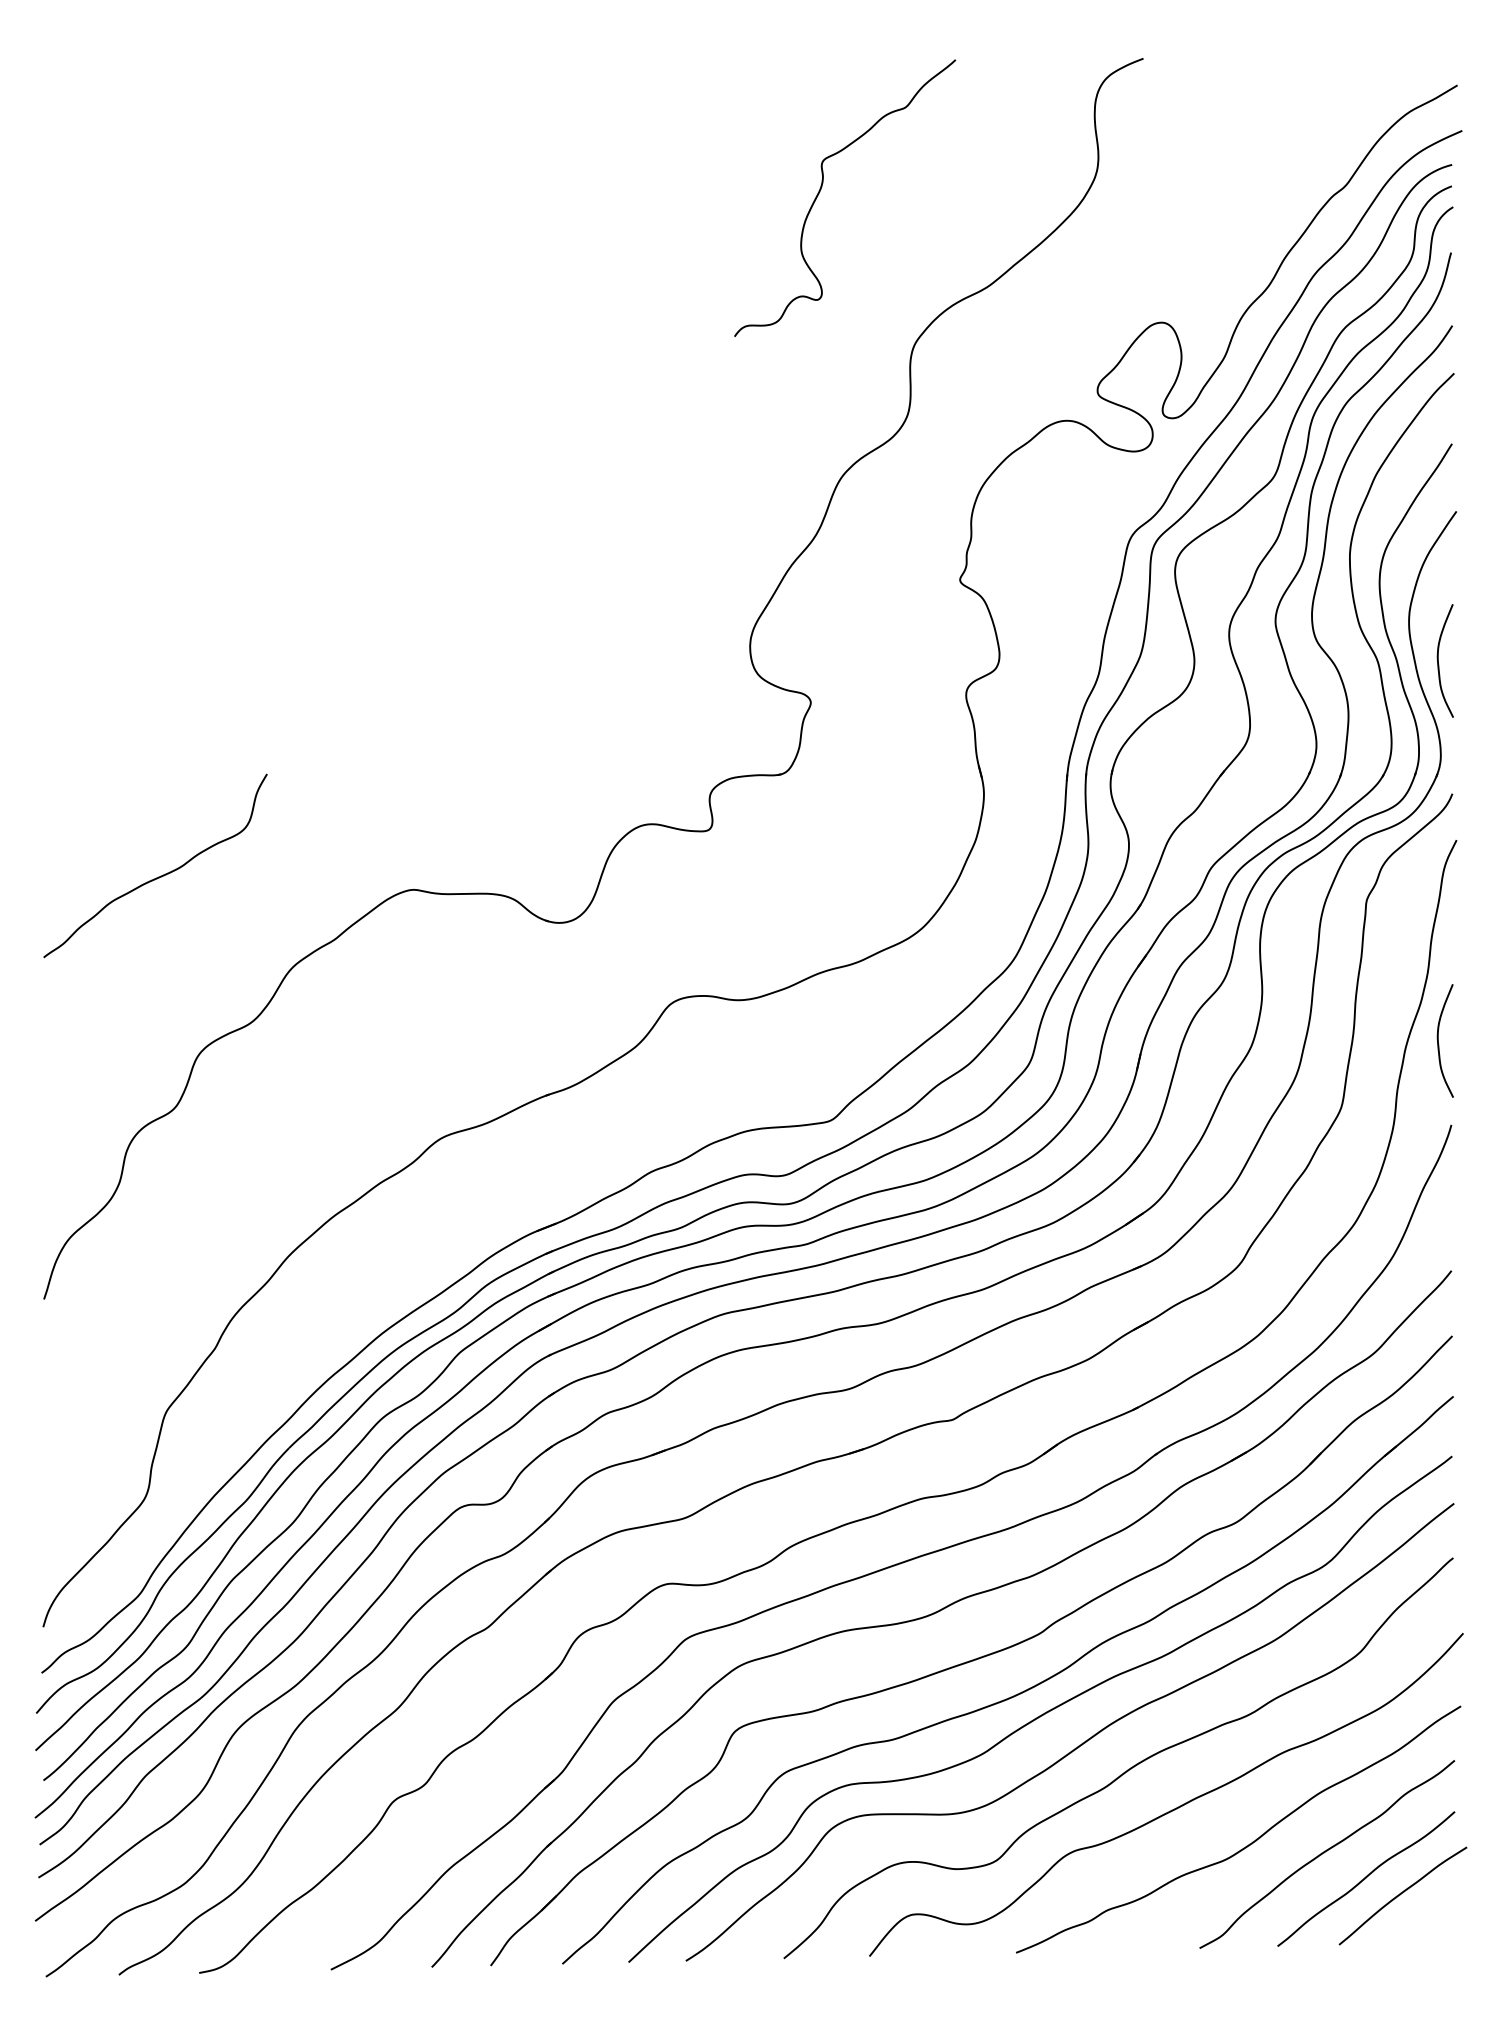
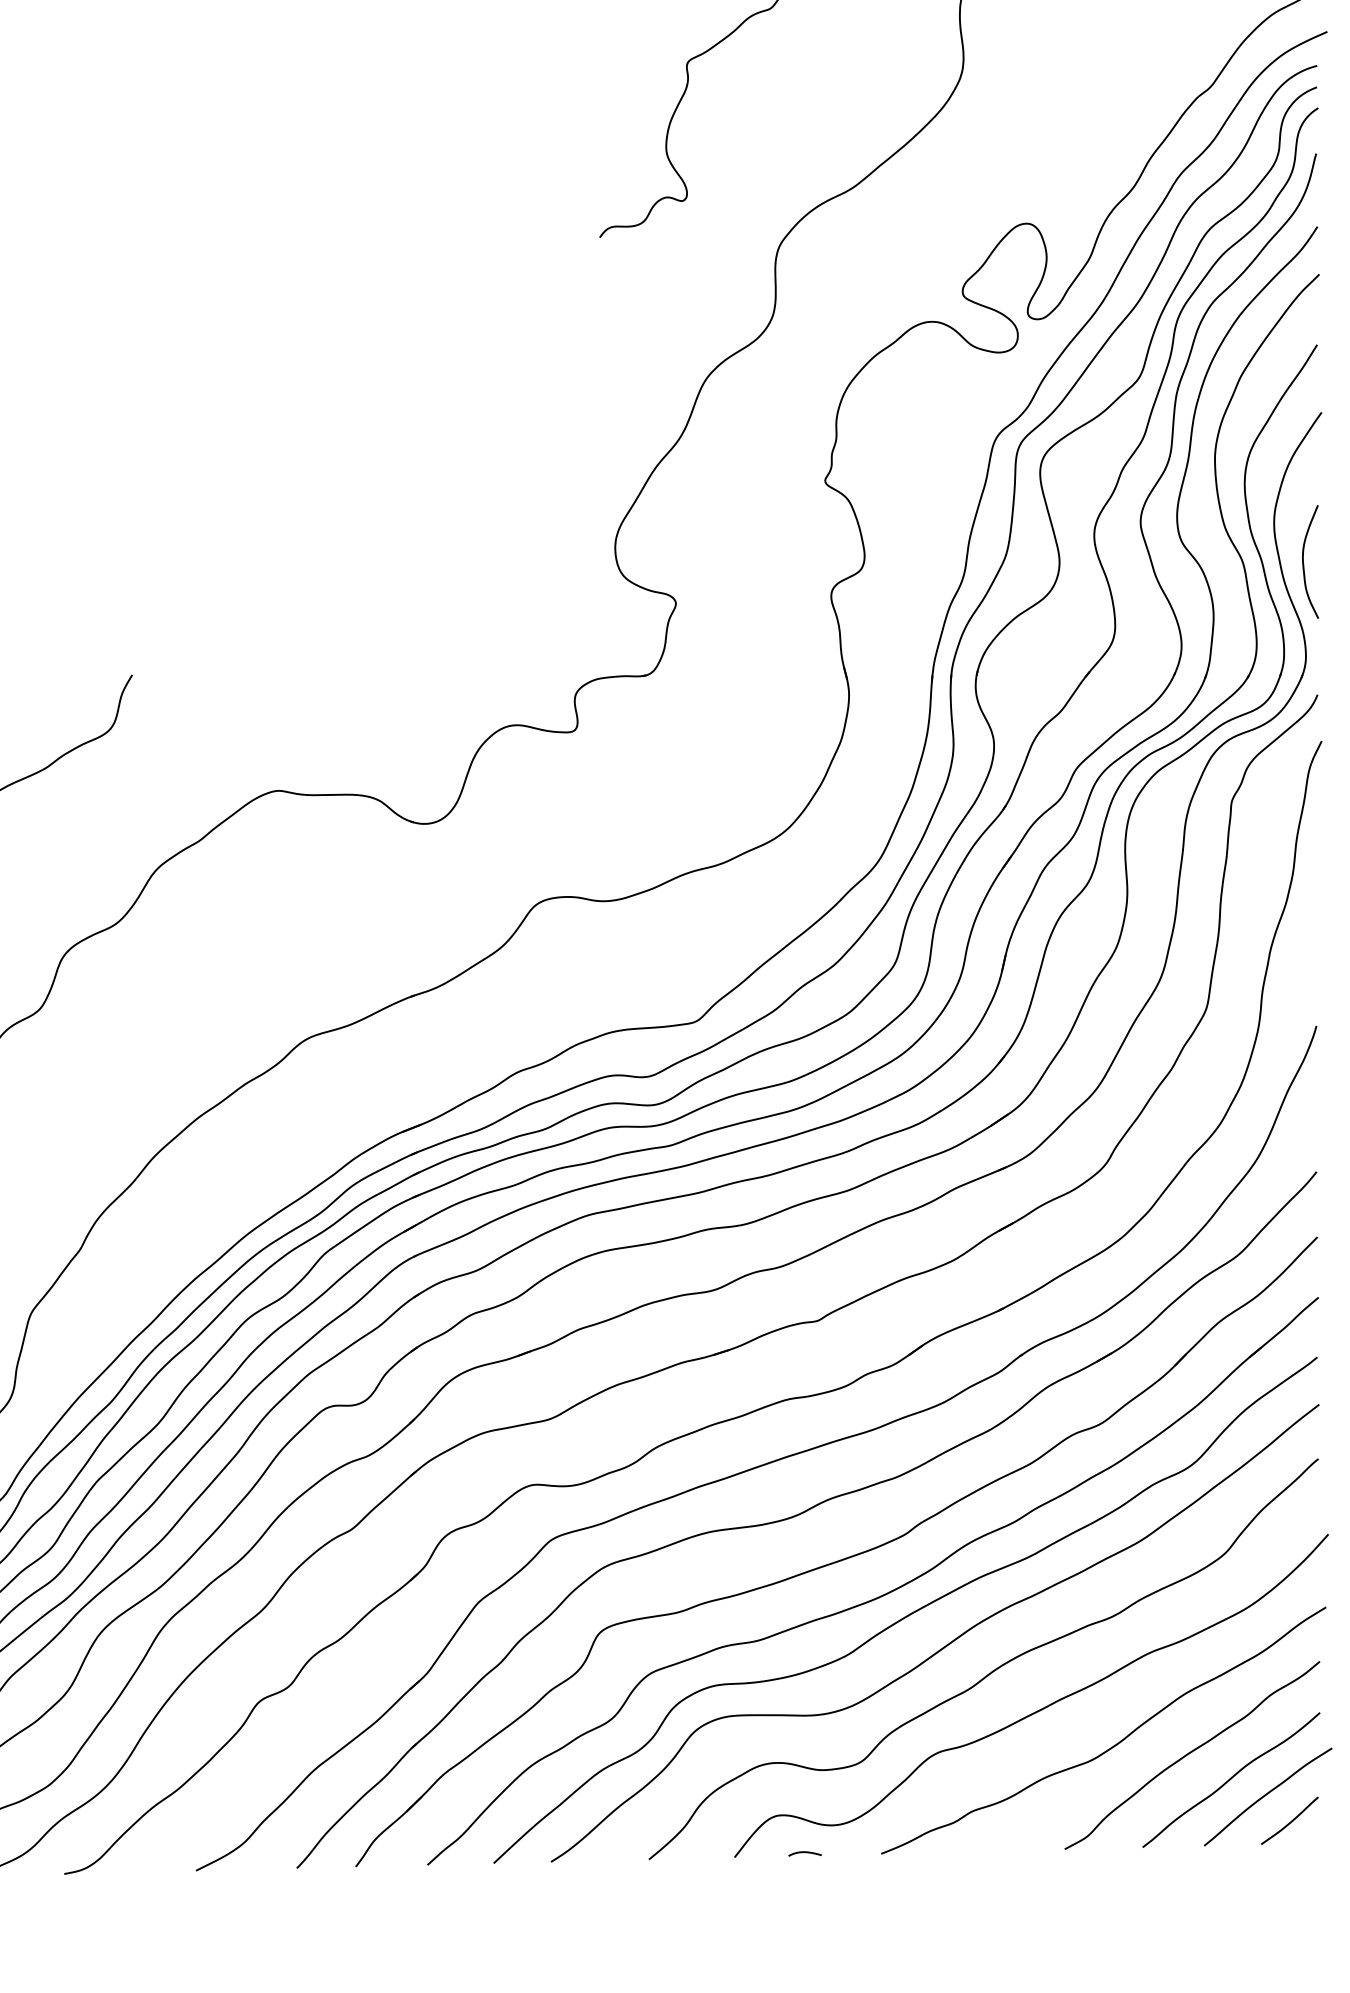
curve: (1438, 1040) -> (1303, 941), removed
curve: (1425, 1920) -> (1290, 1821), added
curve: (939, 1951) -> (804, 1852), added

